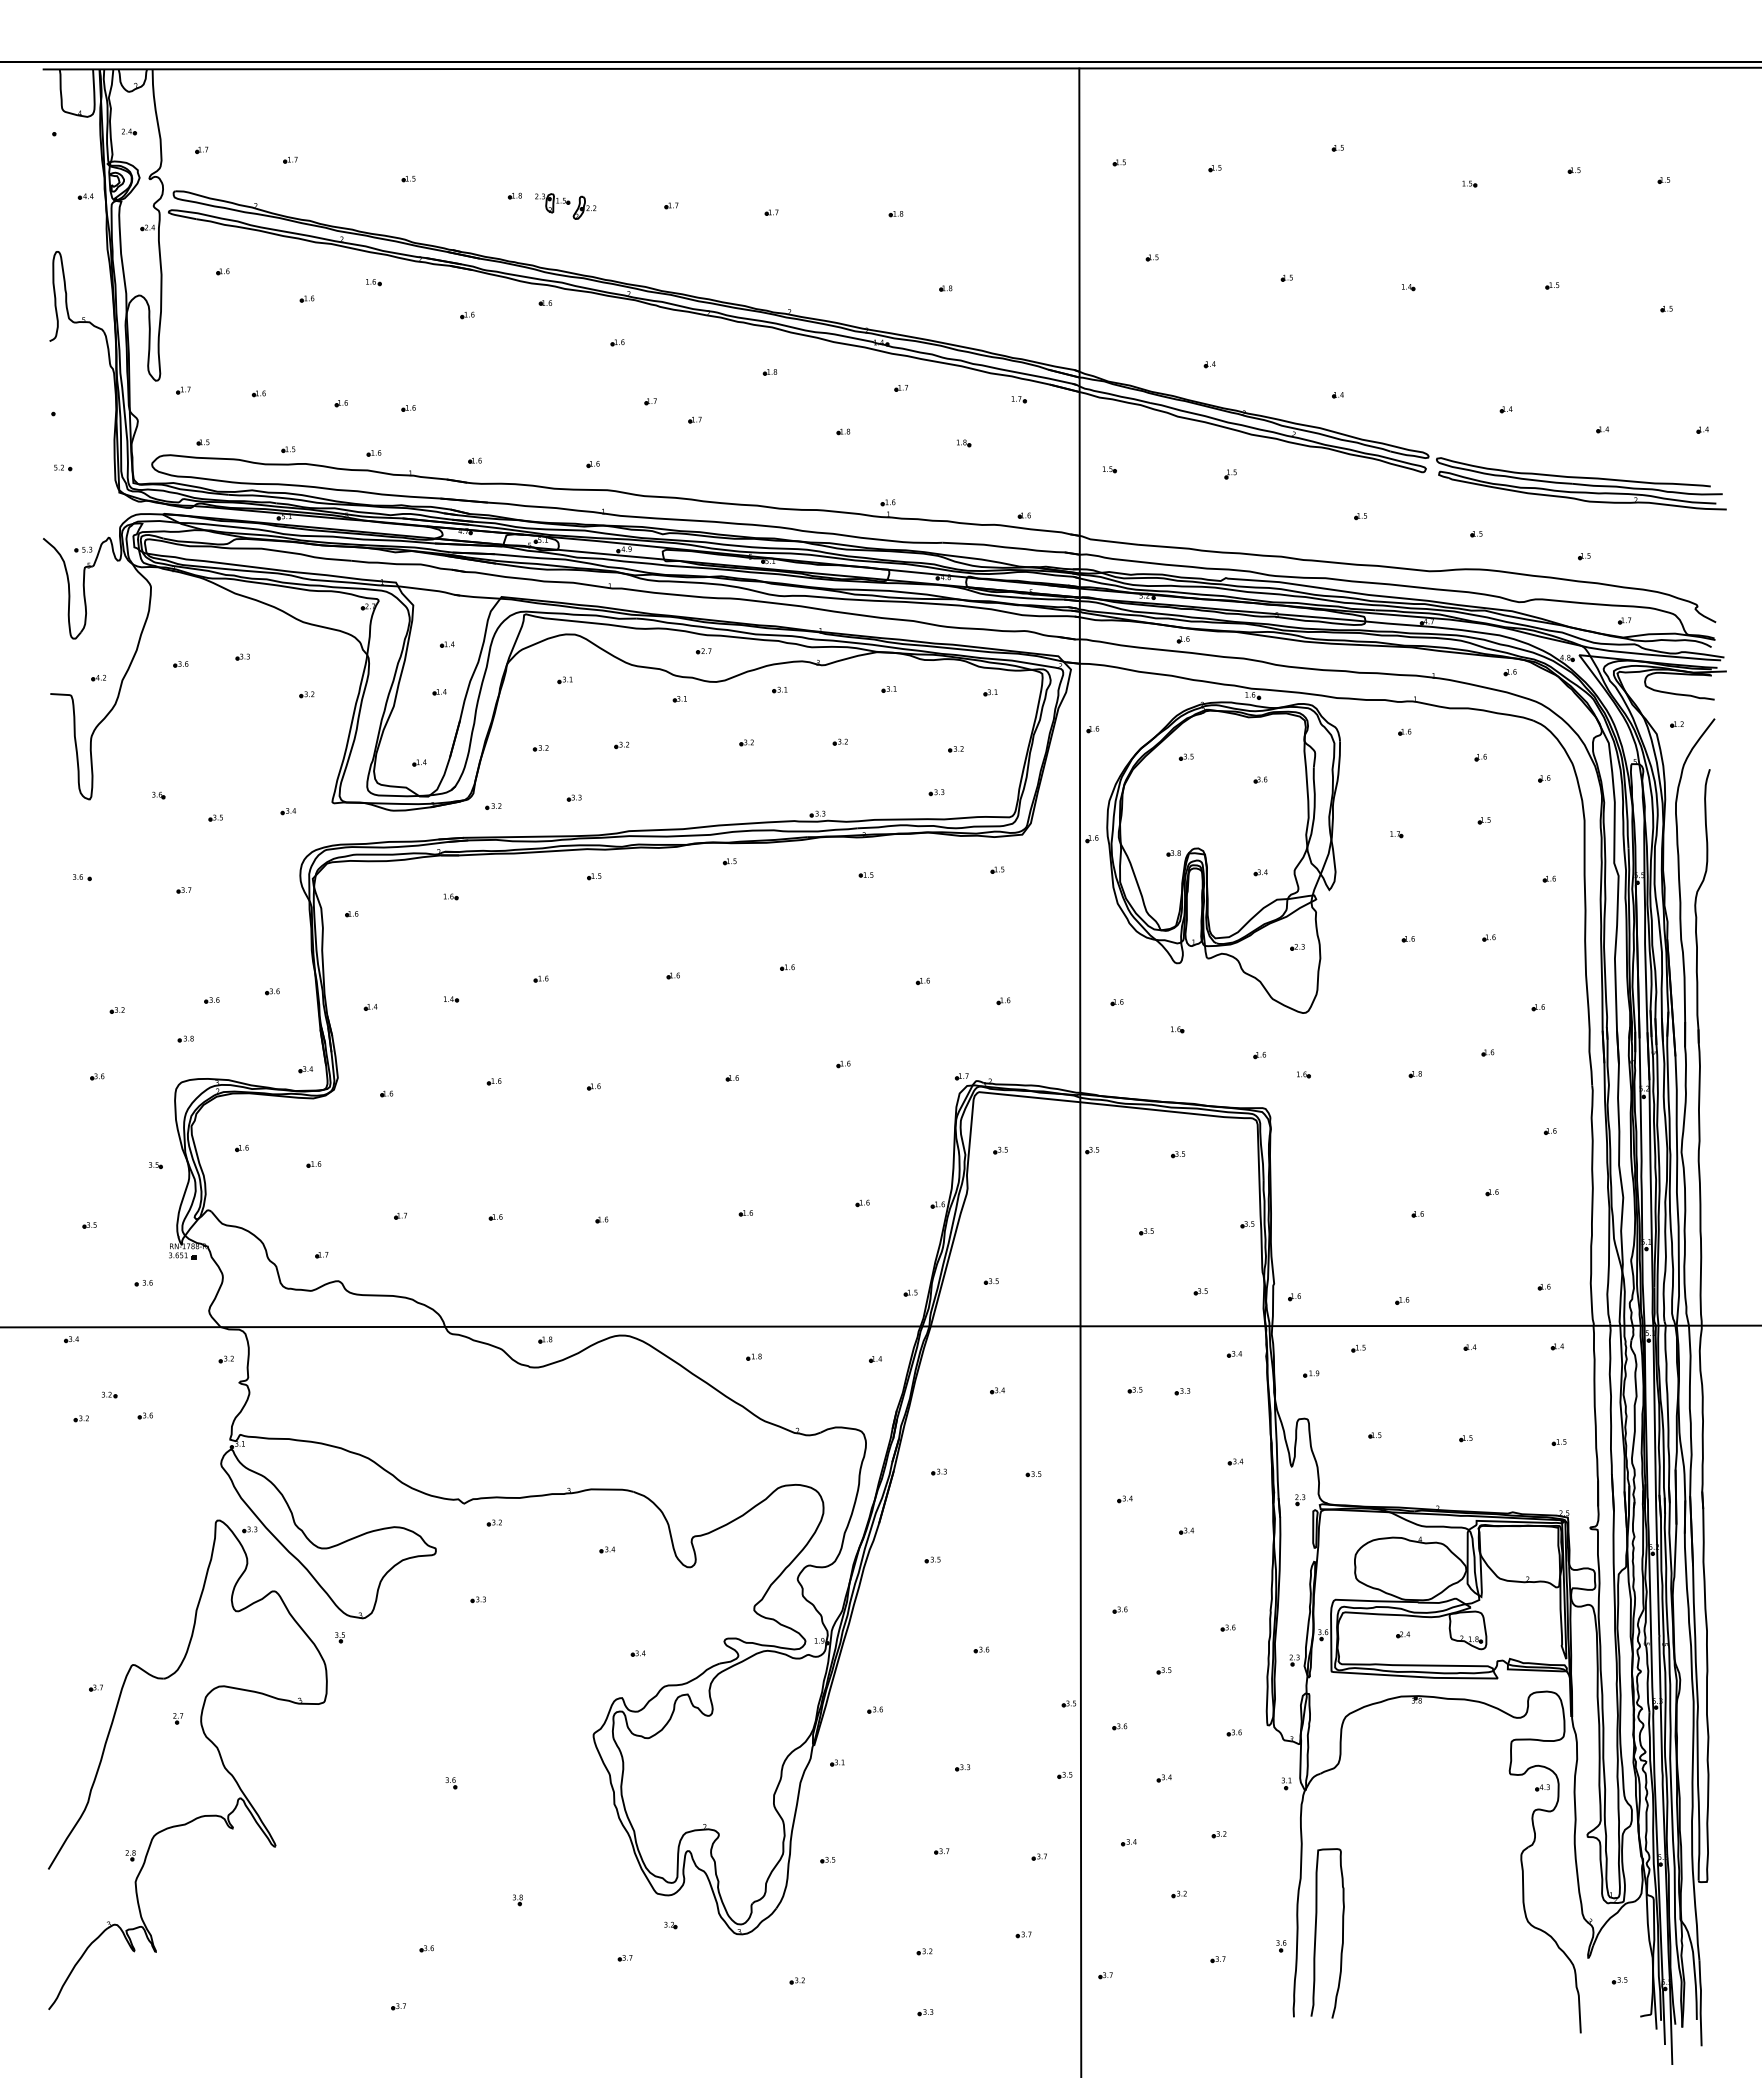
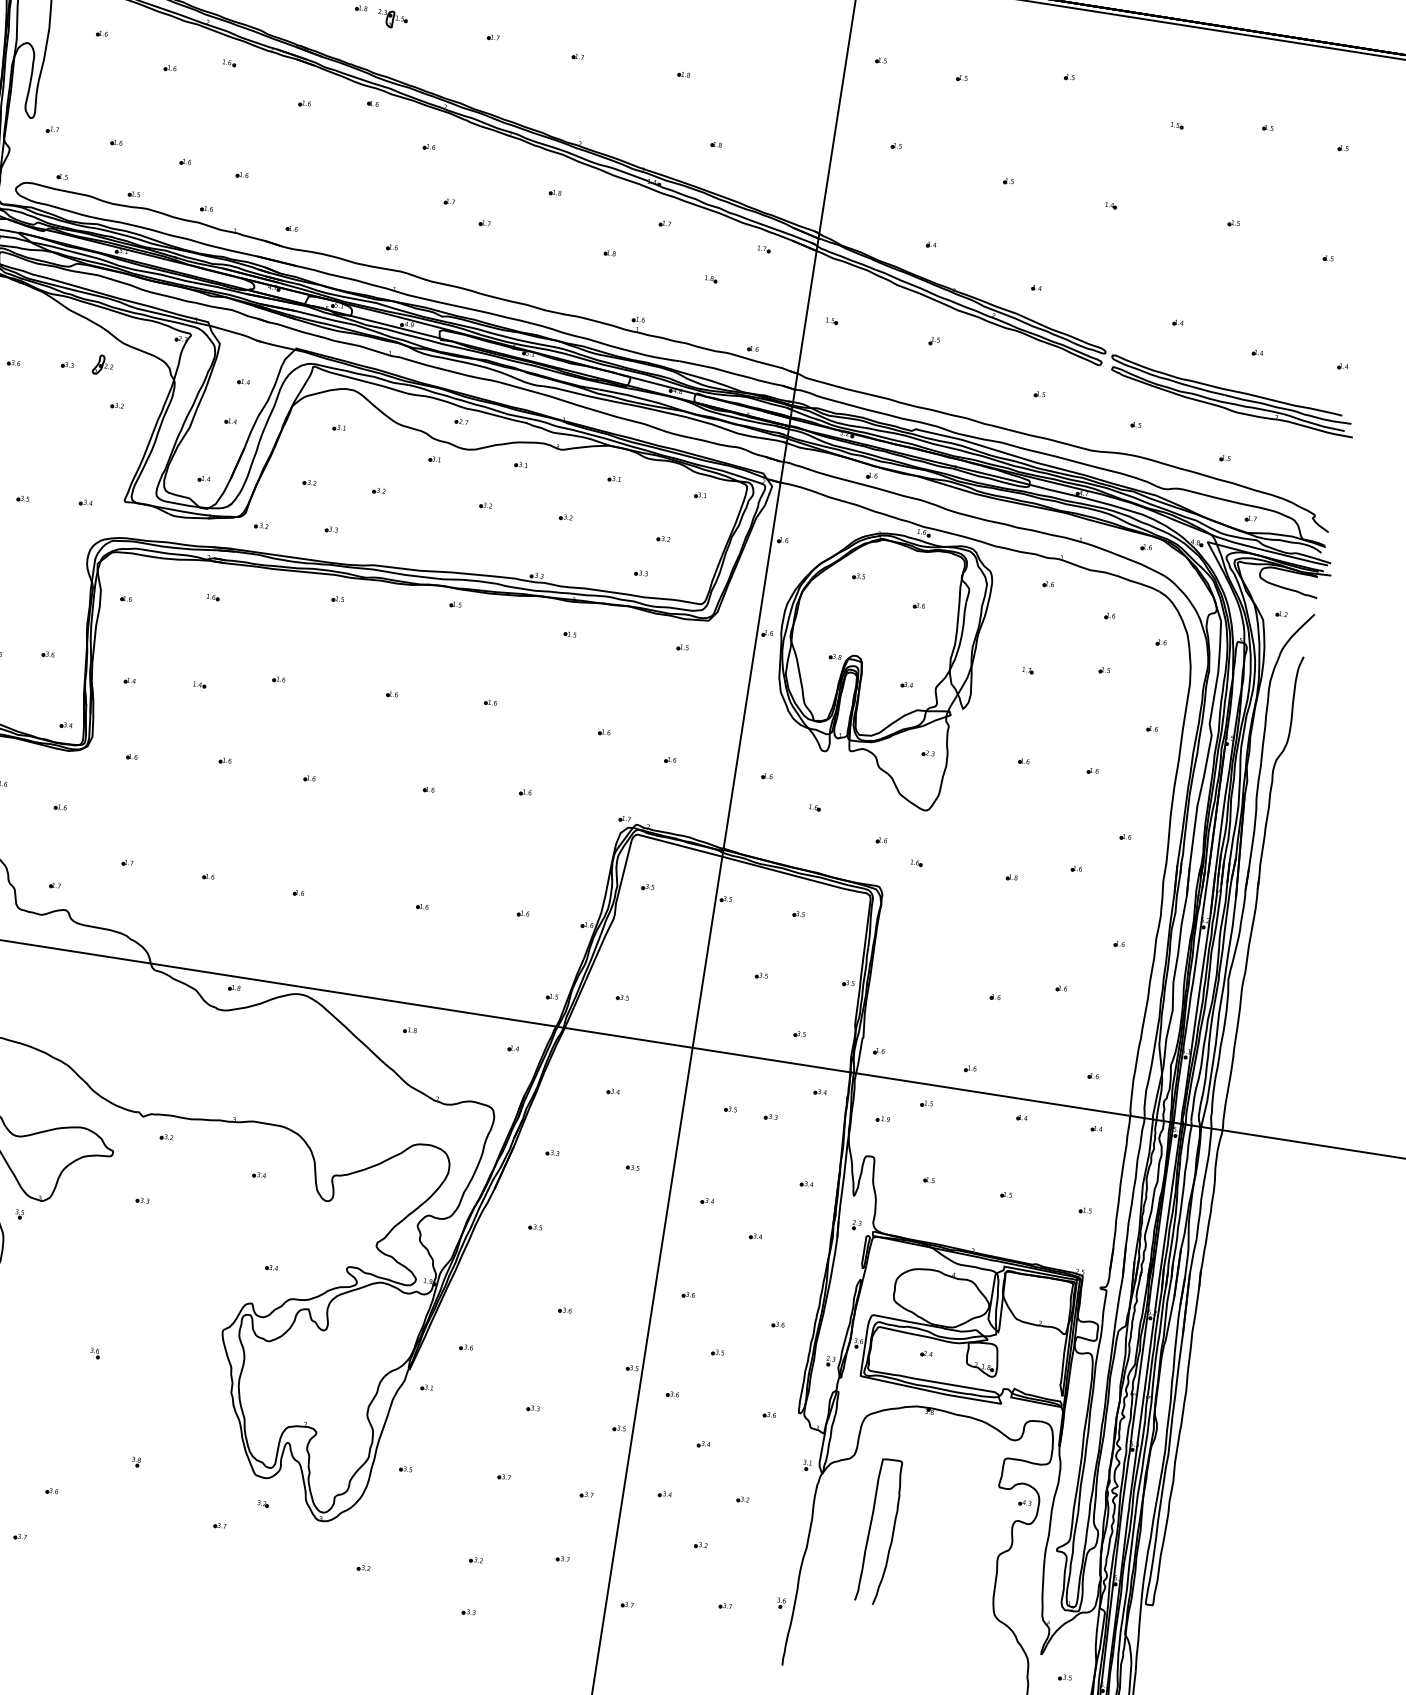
part: (584, 207) -> (103, 365), moved
curve: (1316, 1933) -> (870, 1530), moved

